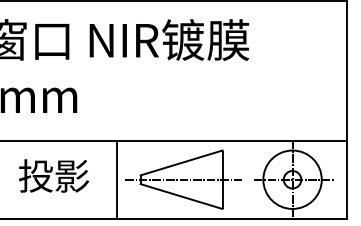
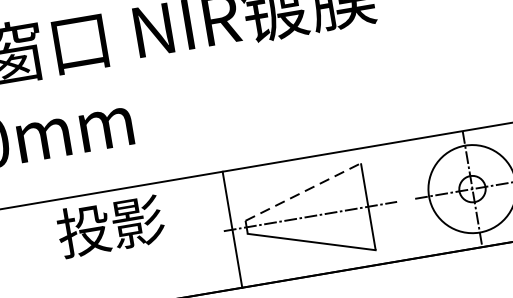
line: (181, 162) -> (303, 191), solid -> dashed
text: (54, 175) -> (111, 225), moved
line: (117, 179) -> (232, 229), moved

